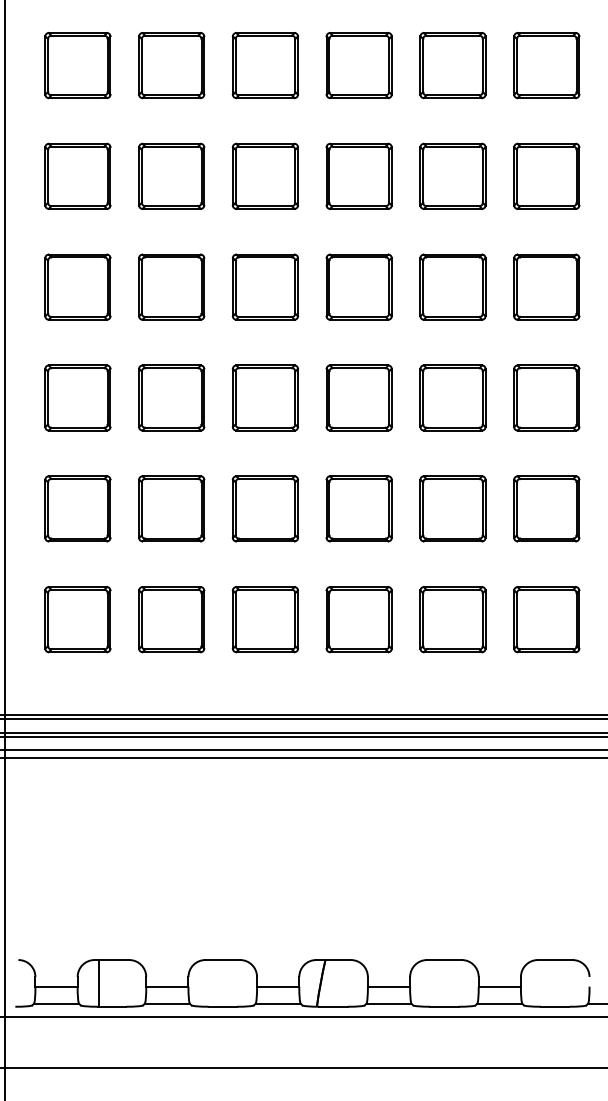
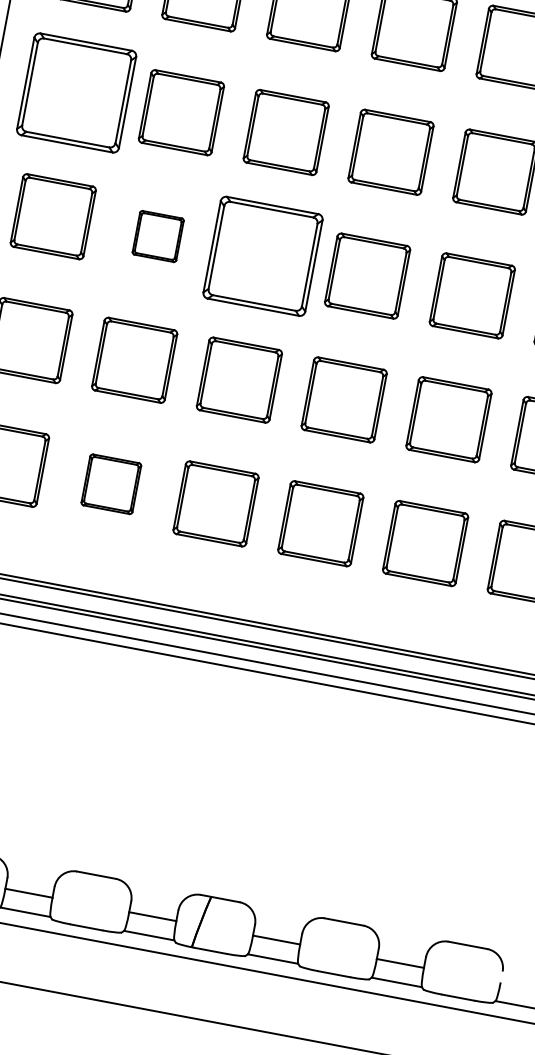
part: (77, 286) -> (76, 92), size x1.4
part: (171, 397) -> (157, 235), size x0.6
part: (264, 397) -> (261, 255), size x1.4
part: (171, 619) -> (111, 483), size x0.7

